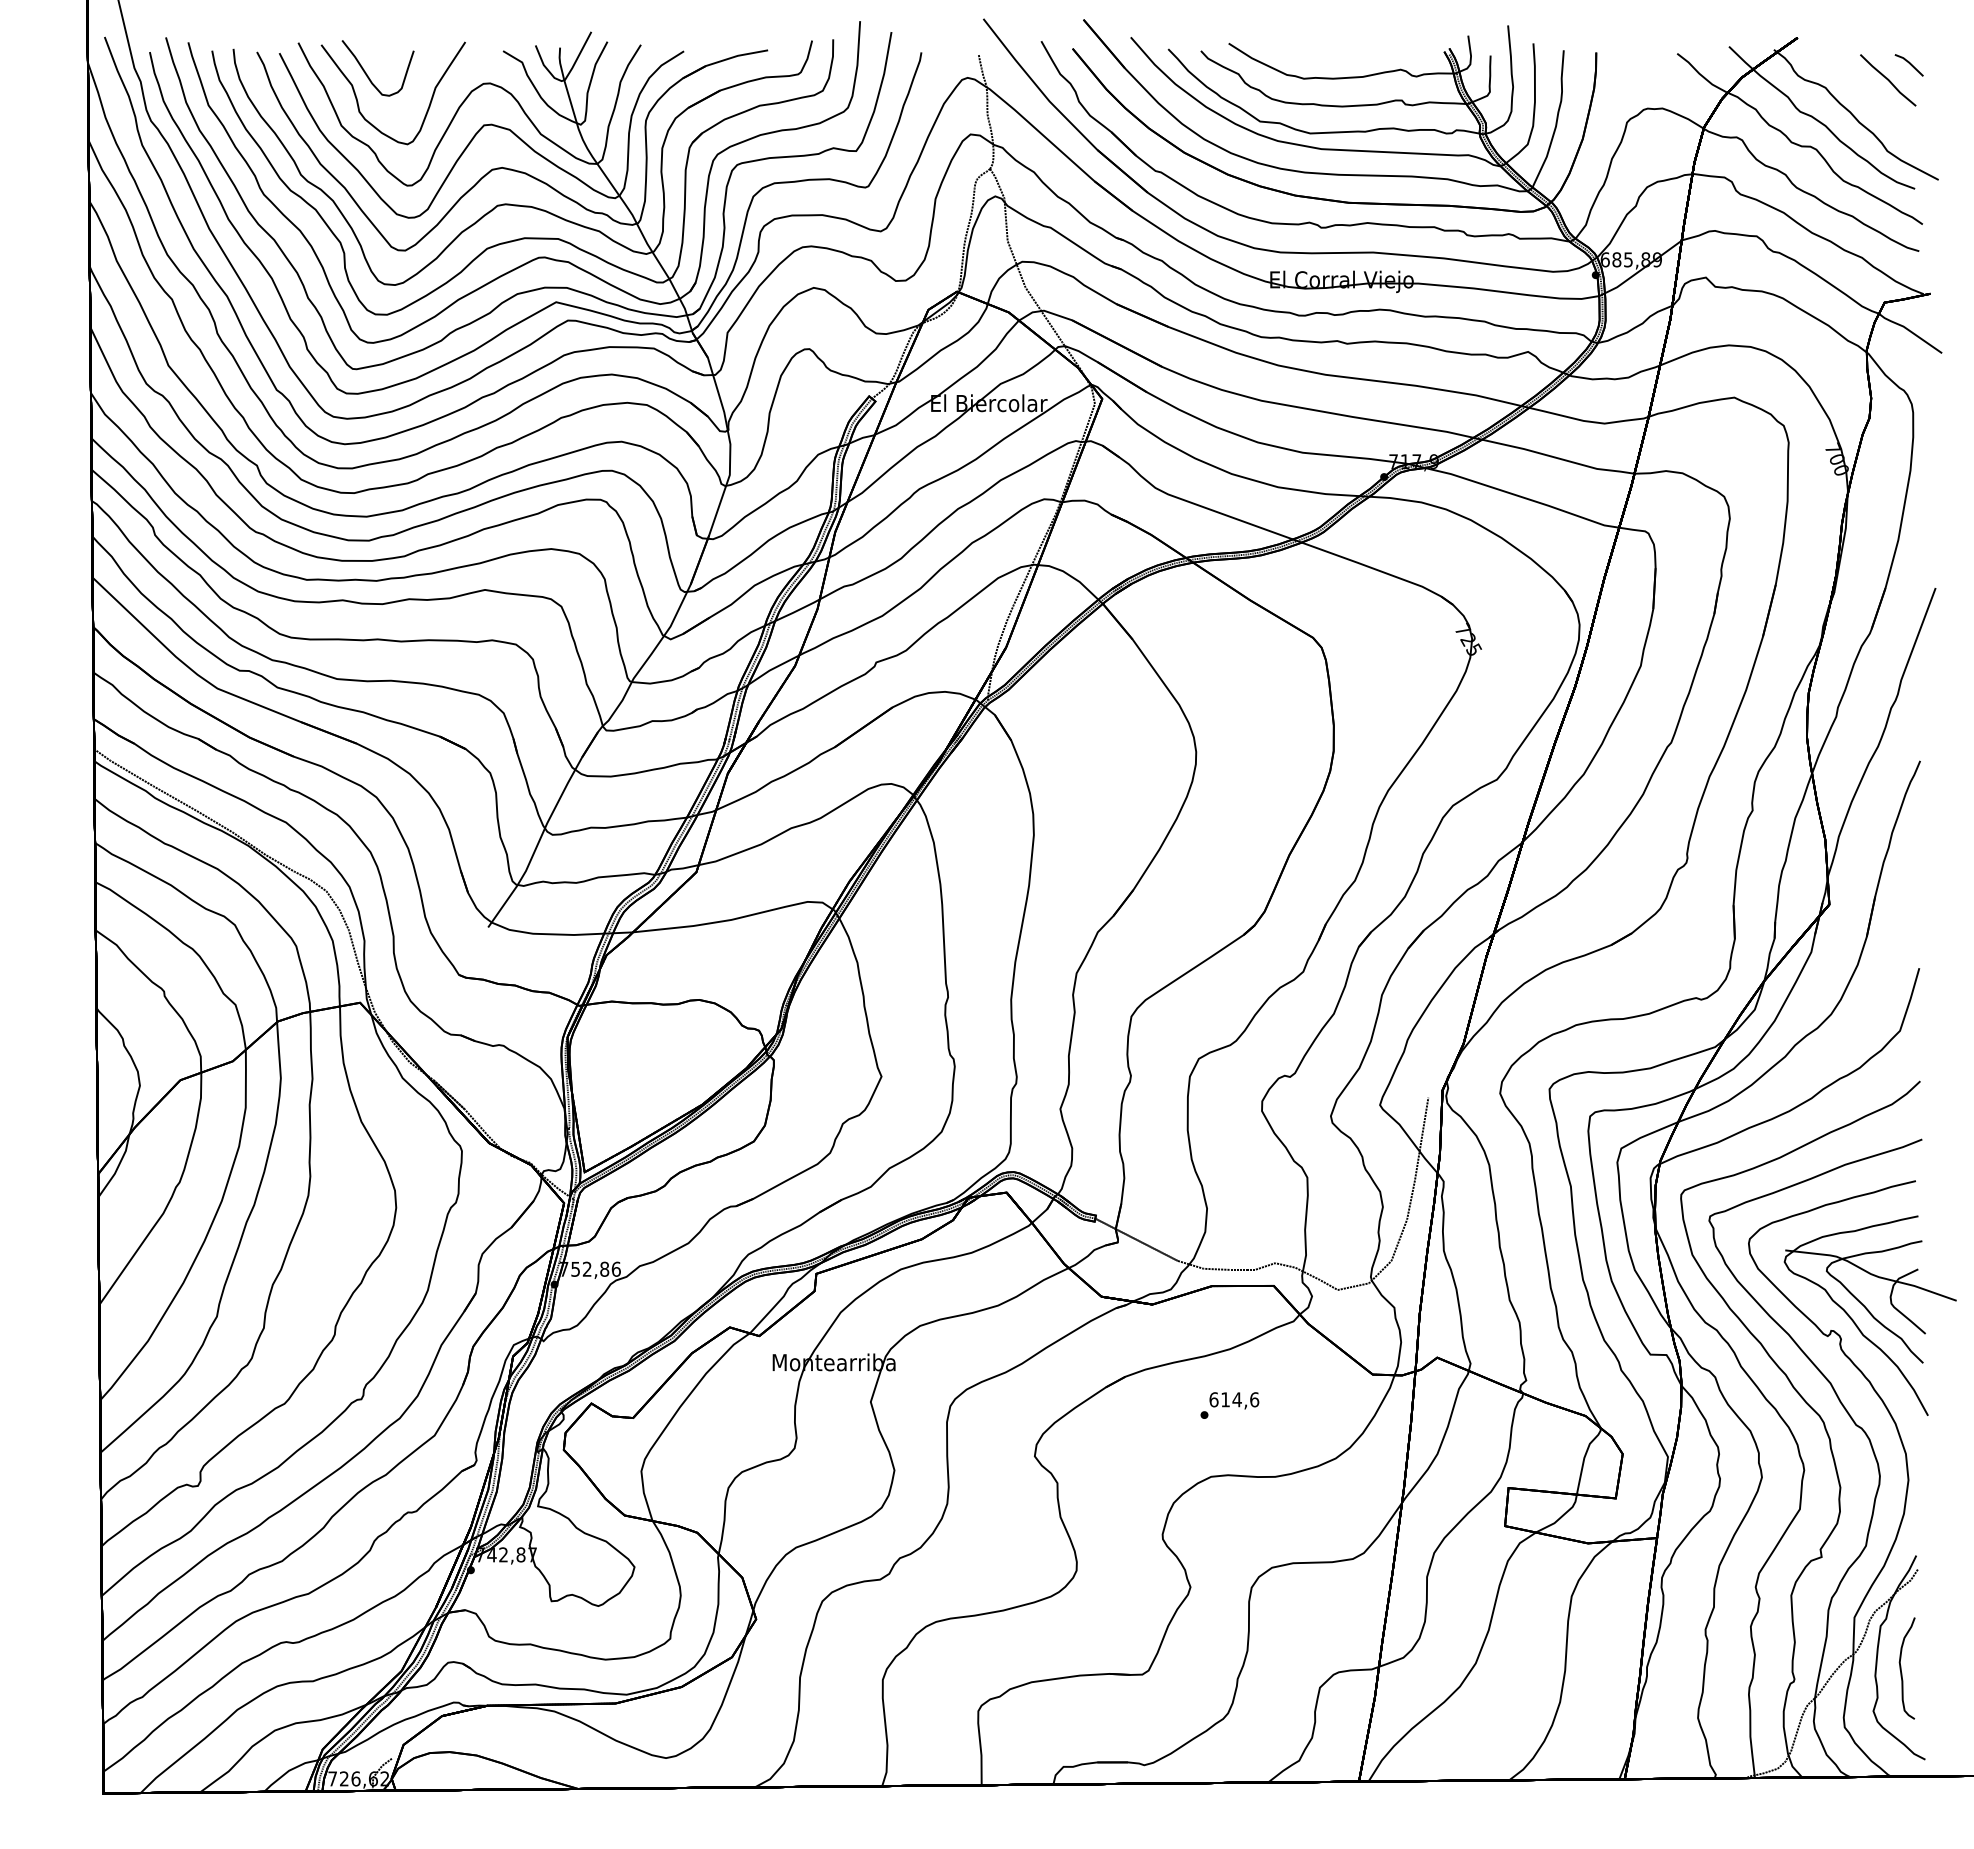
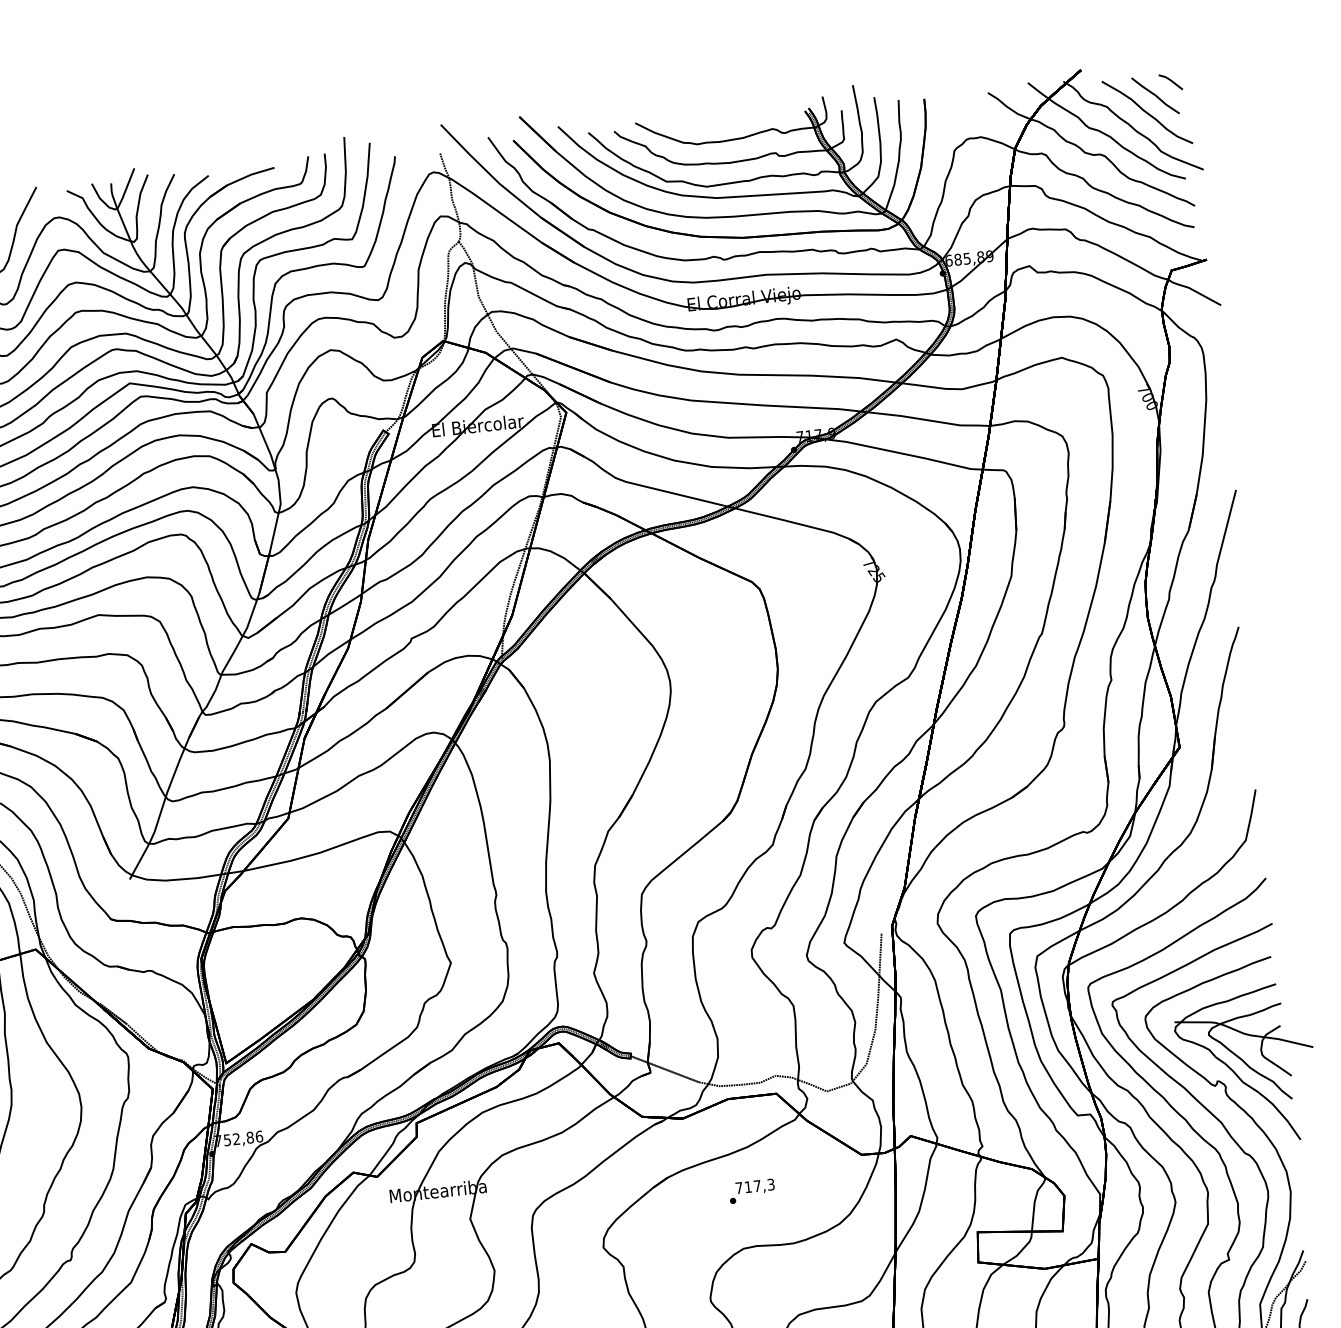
curve: (1875, 99) -> (1147, 111), added
text: (1234, 1399) -> (755, 1186), 614,6 -> 717,3

